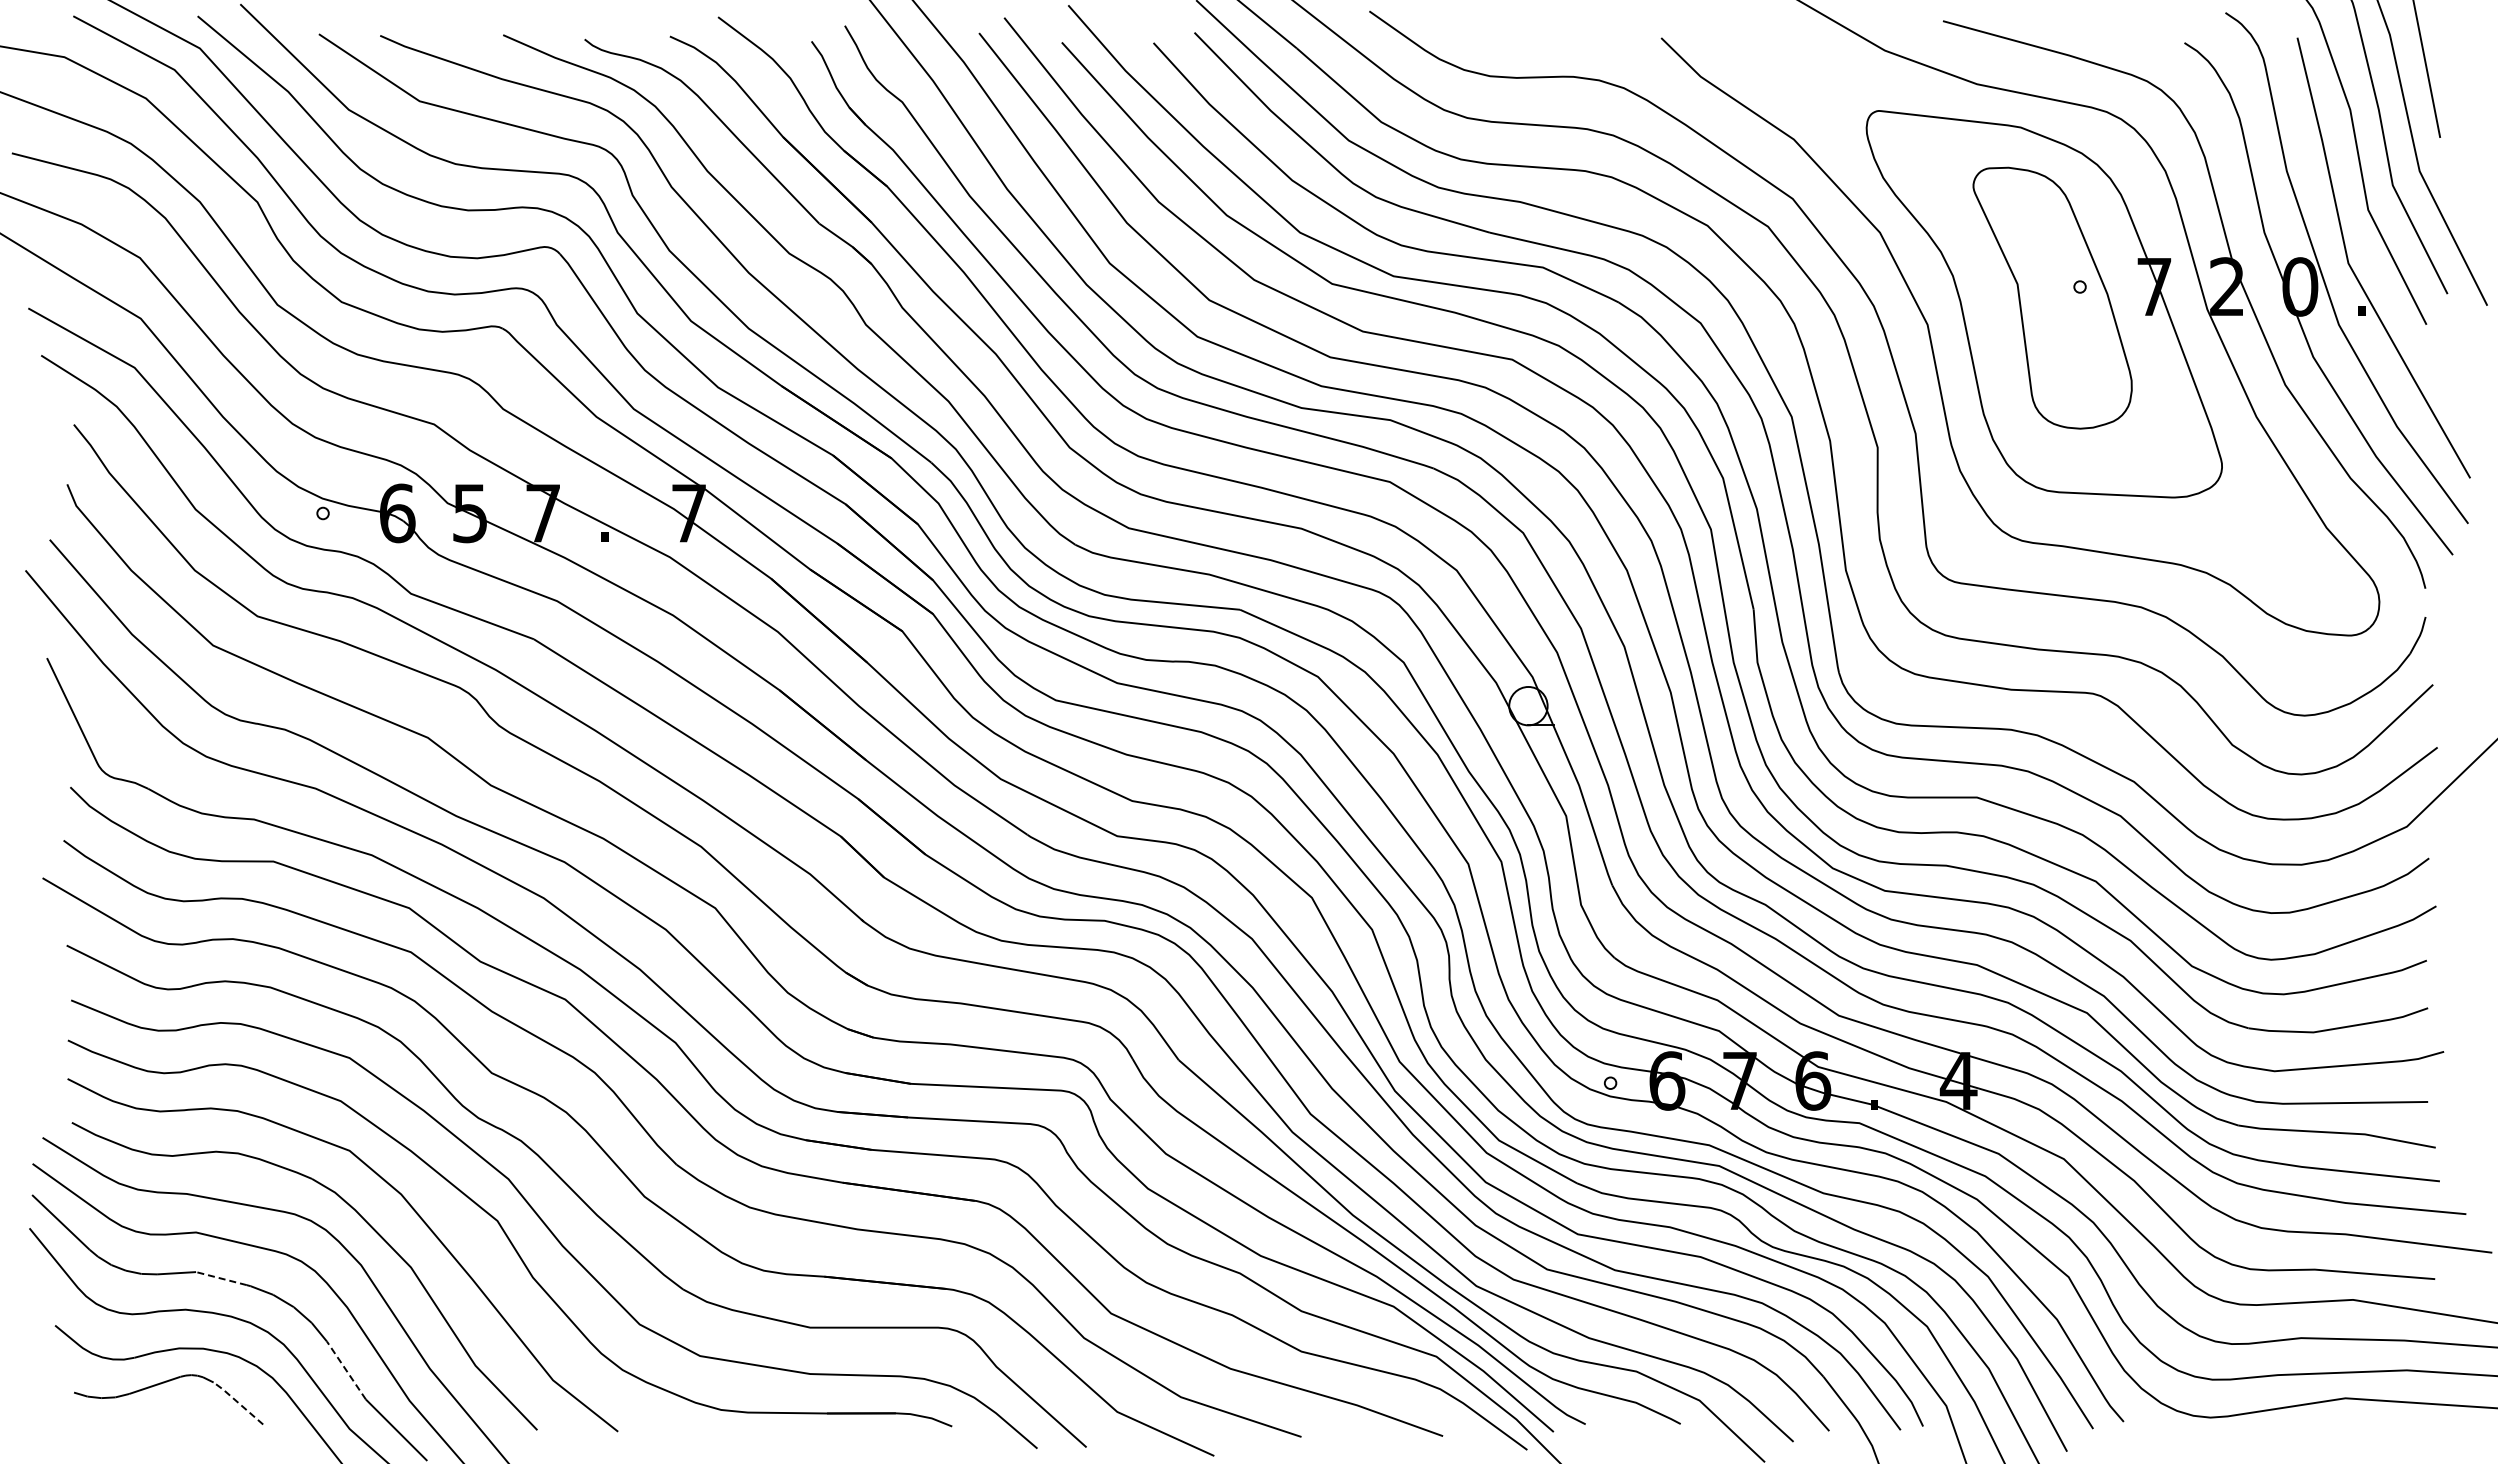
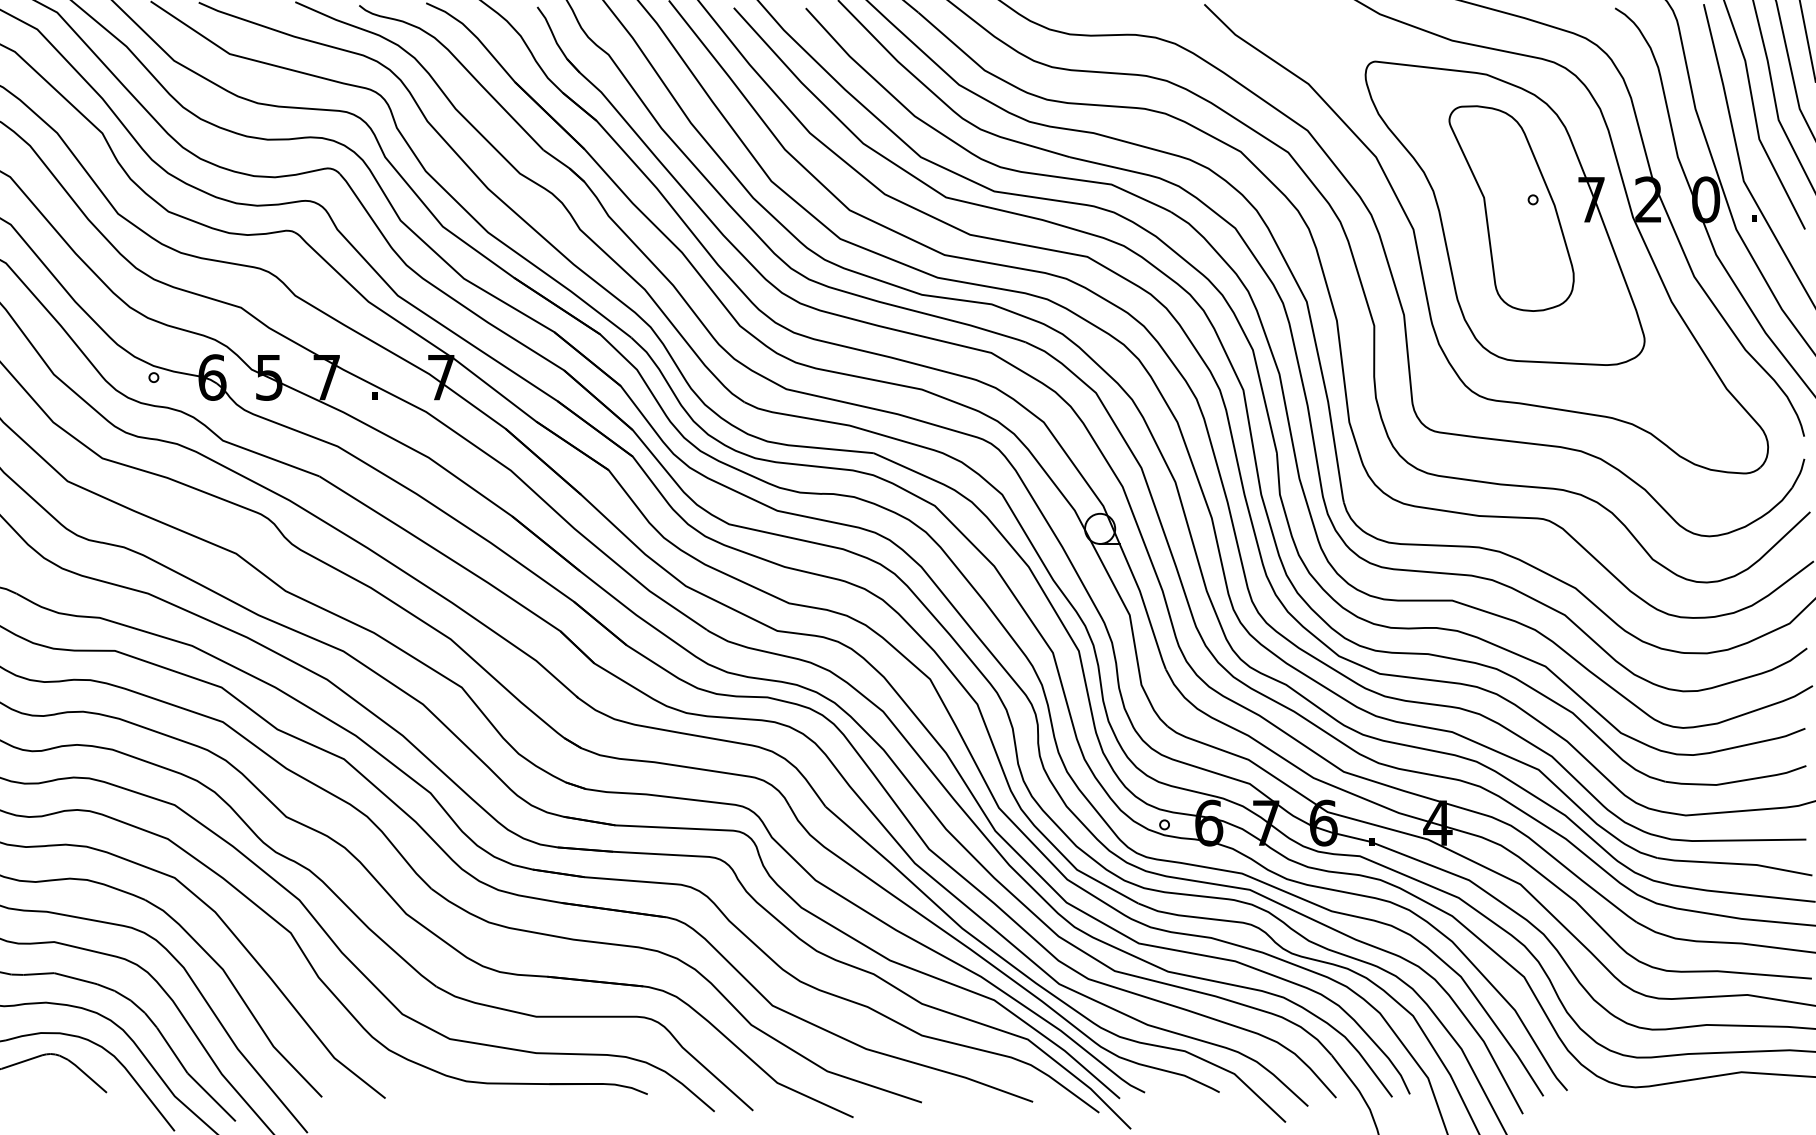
line: (220, 1278) -> (73, 978), dashed -> solid
line: (346, 1370) -> (172, 1050), dashed -> solid
line: (237, 1402) -> (86, 1075), dashed -> solid

